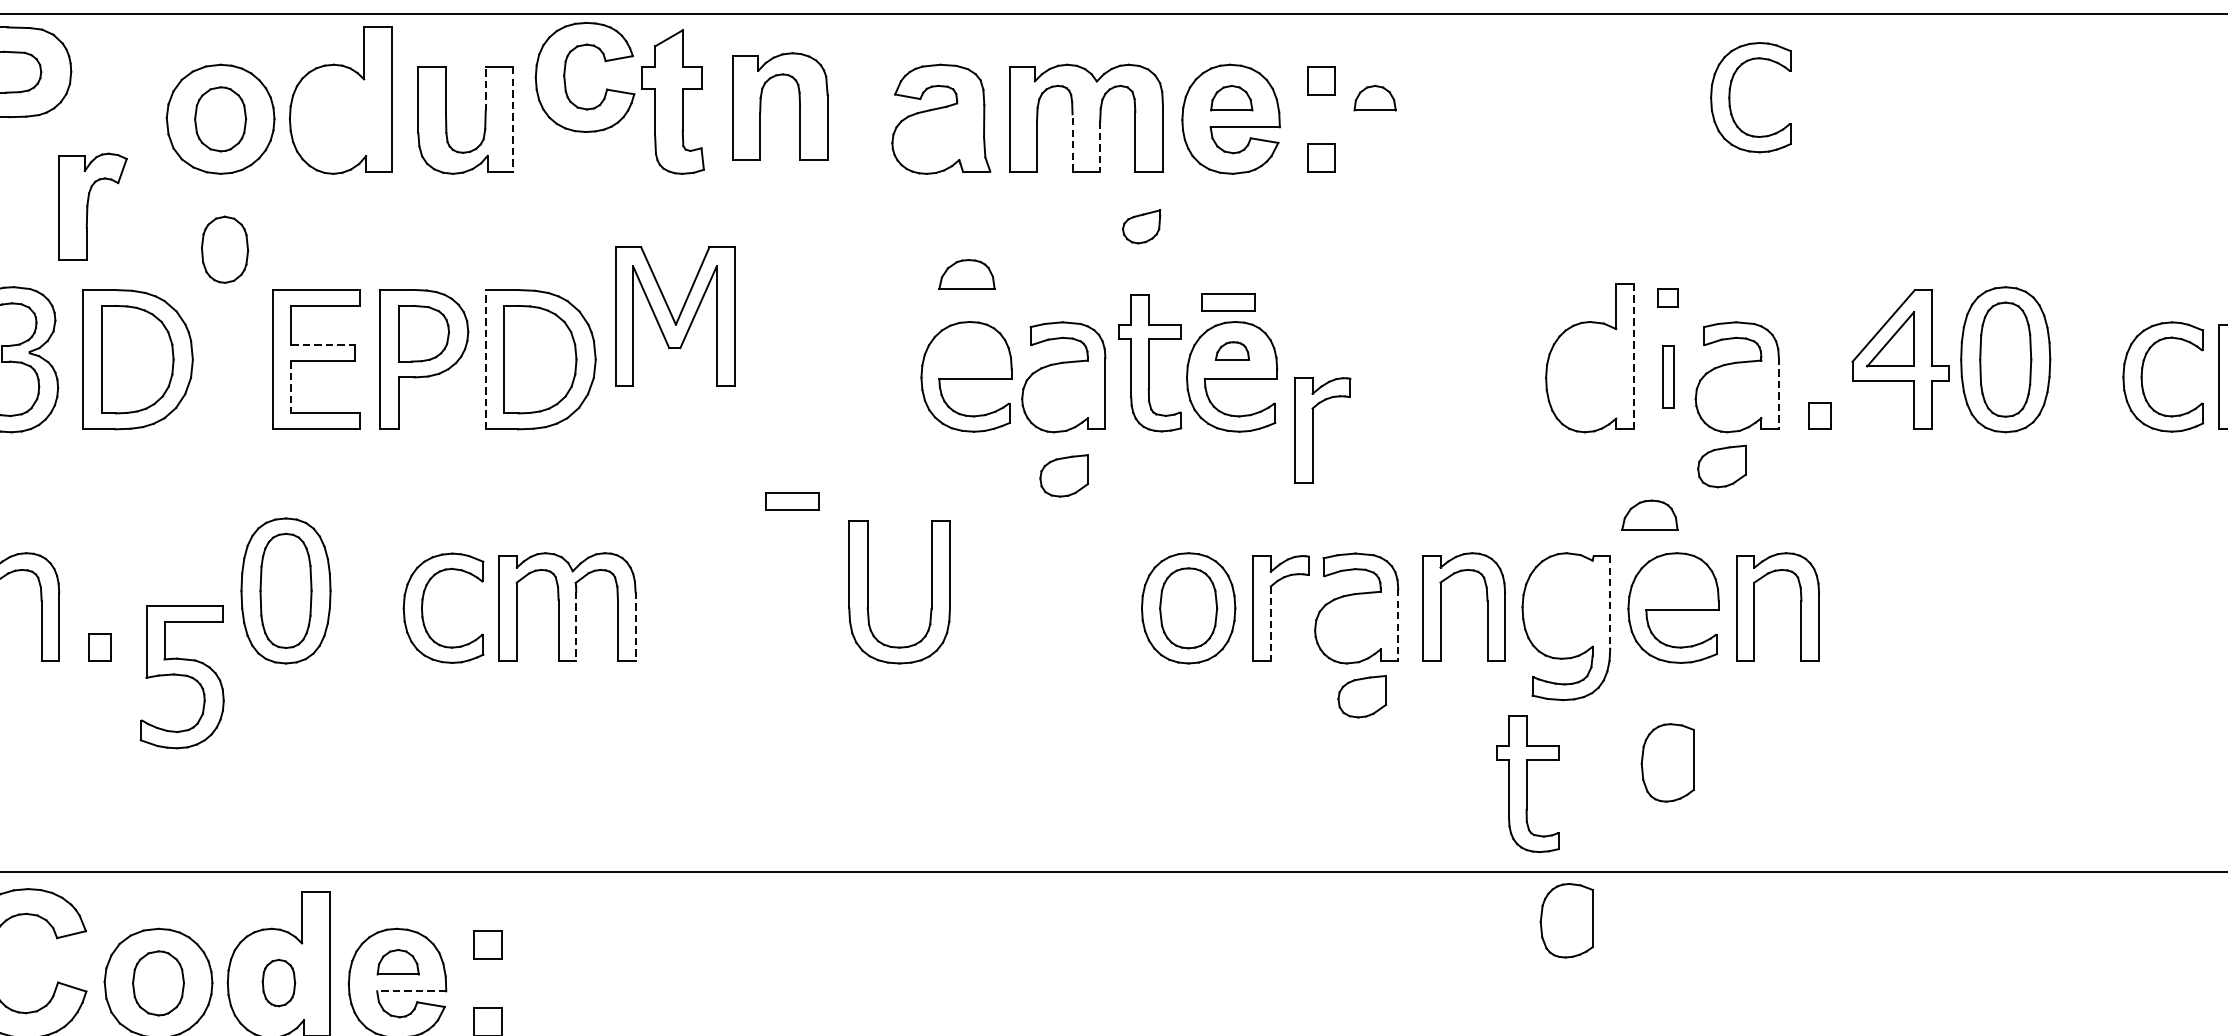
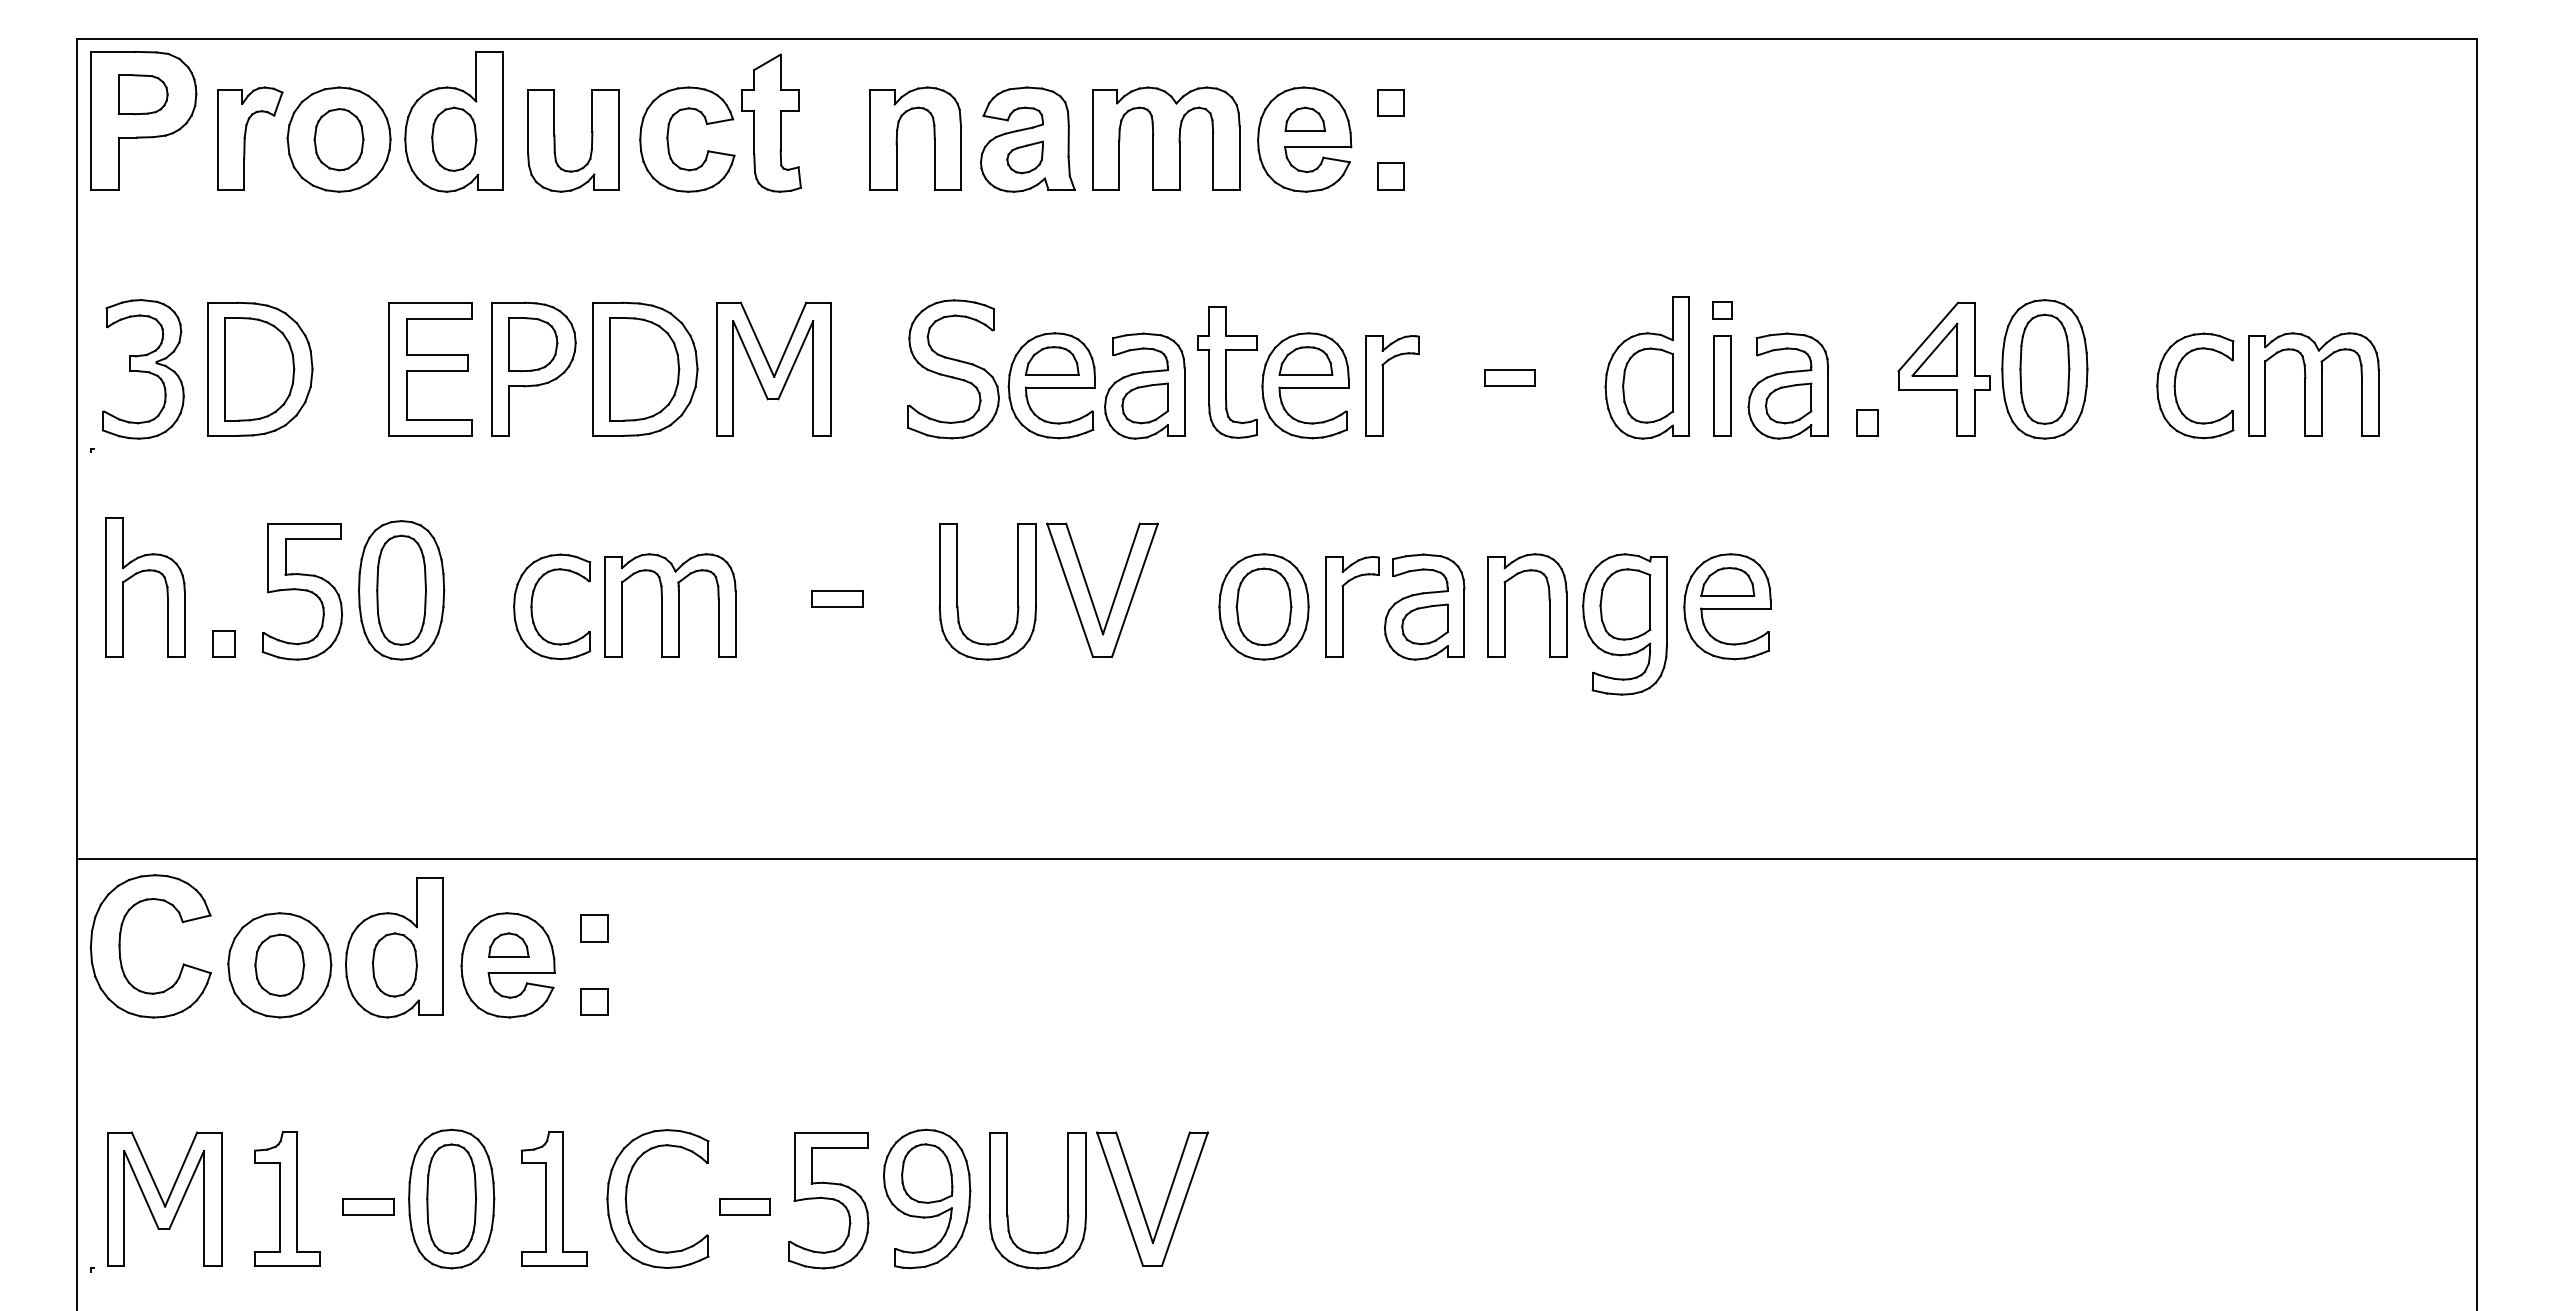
part: (565, 77) -> (668, 139), moved
line: (485, 88) -> (592, 110), dashed -> solid
part: (1730, 97) -> (1781, 118), removed
part: (1374, 98) -> (1441, 119), removed
part: (761, 106) -> (897, 138), moved
line: (513, 119) -> (618, 139), dashed -> solid
line: (1072, 142) -> (1153, 161), dashed -> solid
line: (1100, 146) -> (1179, 165), dashed -> solid
part: (93, 207) -> (250, 138), moved
part: (1140, 226) -> (1024, 157), moved
part: (225, 248) -> (454, 138), moved
part: (966, 274) -> (1051, 360), moved
part: (1227, 302) -> (1509, 377), moved
part: (675, 315) -> (773, 368), moved
line: (323, 345) -> (437, 355), dashed -> solid
part: (1231, 350) -> (1305, 360), size x1.67
line: (1633, 356) -> (1689, 366), dashed -> solid
line: (485, 359) -> (592, 369), dashed -> solid
part: (863, 359) -> (953, 369), added
part: (1668, 376) -> (1722, 385), size x1.67
line: (291, 387) -> (406, 395), dashed -> solid
line: (1779, 394) -> (1828, 402), dashed -> solid
part: (1313, 429) -> (1383, 385), moved
part: (1721, 466) -> (1788, 403), moved
part: (1063, 476) -> (1144, 403), moved
part: (792, 501) -> (837, 598), moved
part: (1649, 514) -> (1727, 581), moved
part: (1006, 593) -> (1090, 592), added
part: (1800, 601) -> (1848, 600), removed
line: (1609, 602) -> (1666, 601), dashed -> solid
line: (1270, 623) -> (1342, 621), dashed -> solid
line: (1398, 625) -> (1464, 623), dashed -> solid
line: (575, 626) -> (678, 624), dashed -> solid
line: (635, 626) -> (735, 624), dashed -> solid
part: (182, 676) -> (302, 591), moved
part: (1361, 696) -> (1424, 624), moved
part: (1667, 762) -> (1647, 385), moved
part: (1528, 783) -> (1588, 774), removed
part: (1566, 920) -> (1625, 604), moved
part: (278, 982) -> (394, 964), size x1.43
line: (411, 990) -> (521, 972), dashed -> solid

